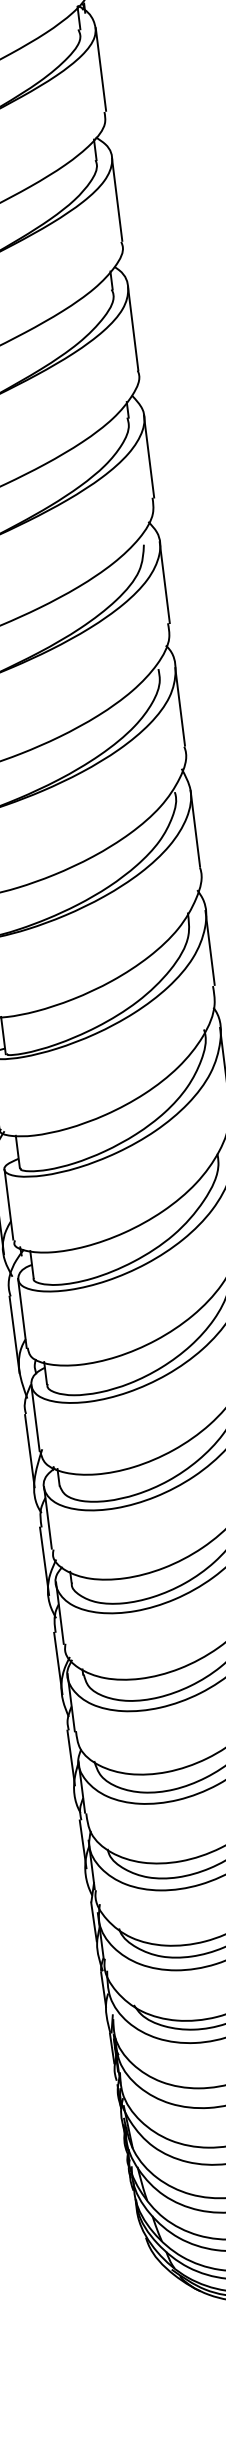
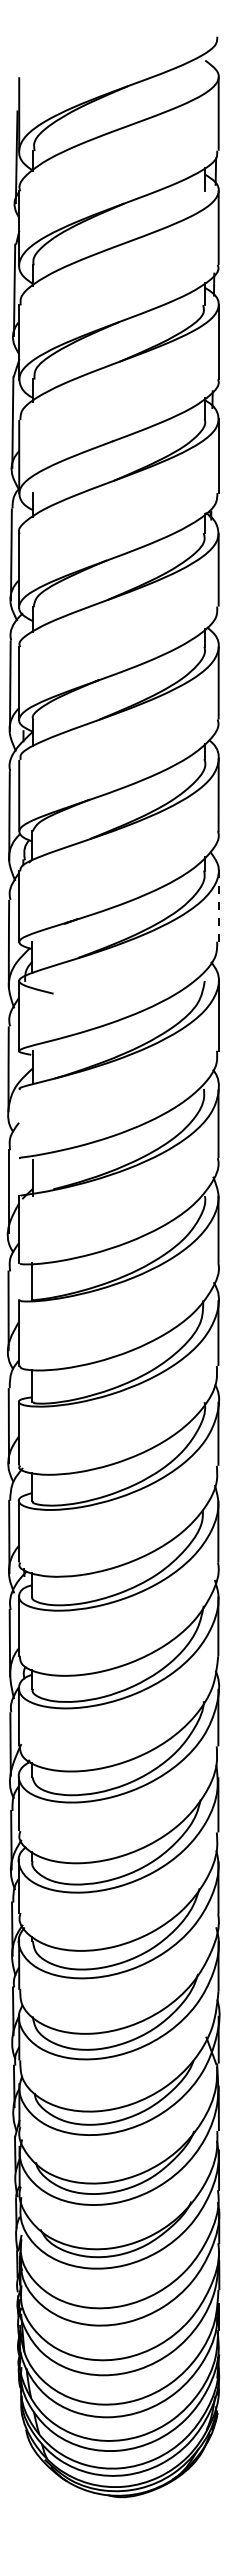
line: (149, 457) -> (218, 906), solid -> dashed

